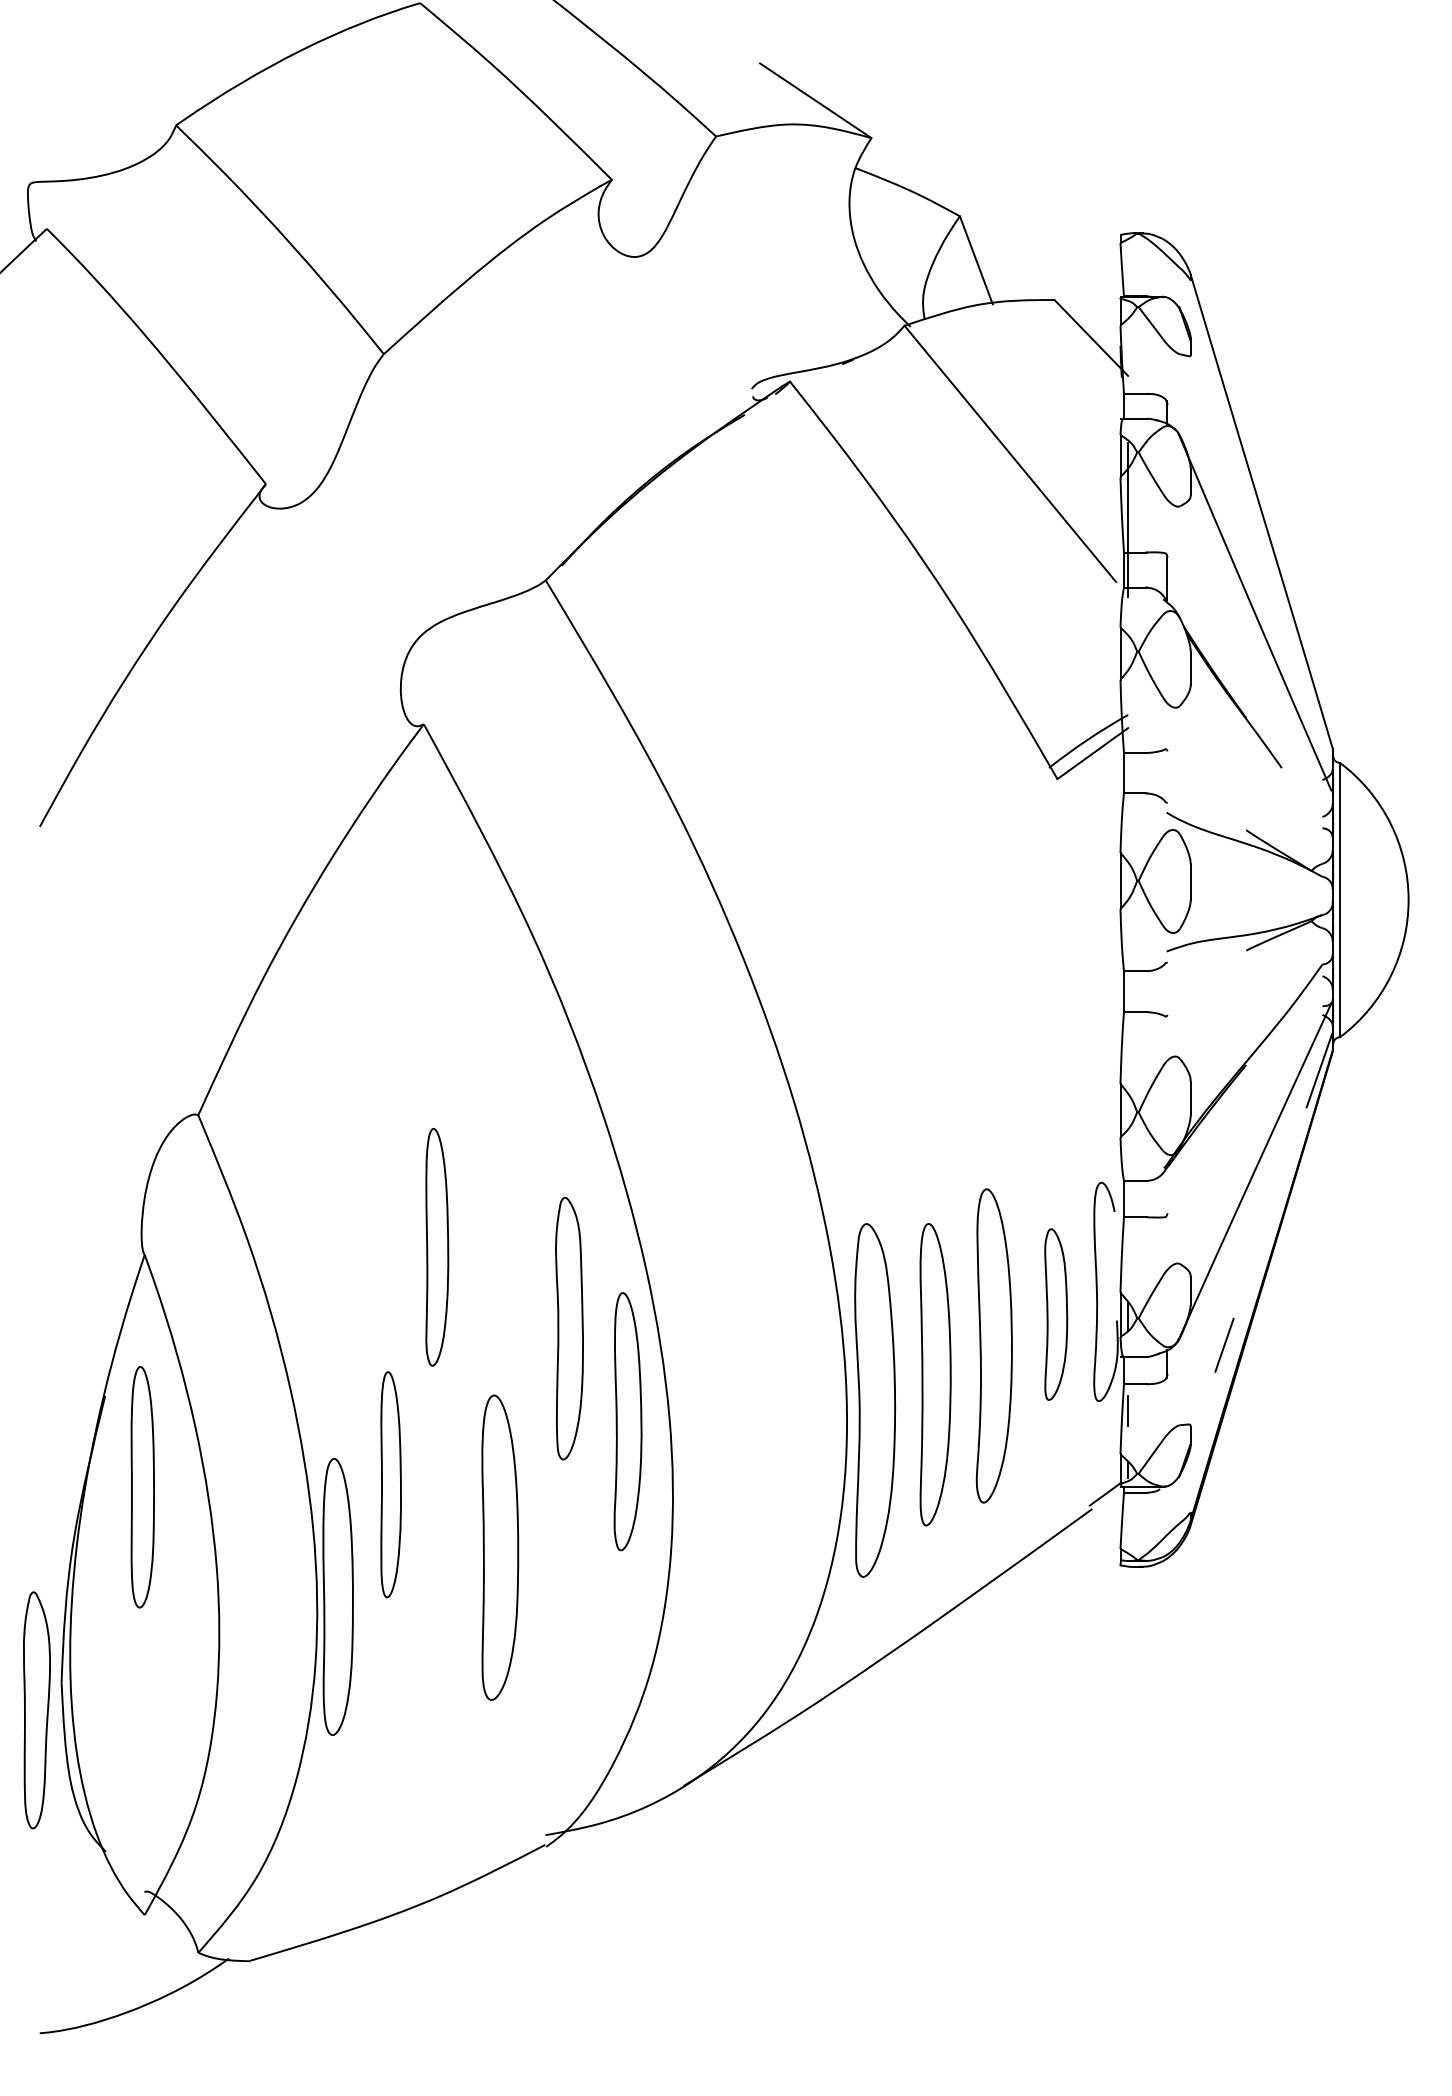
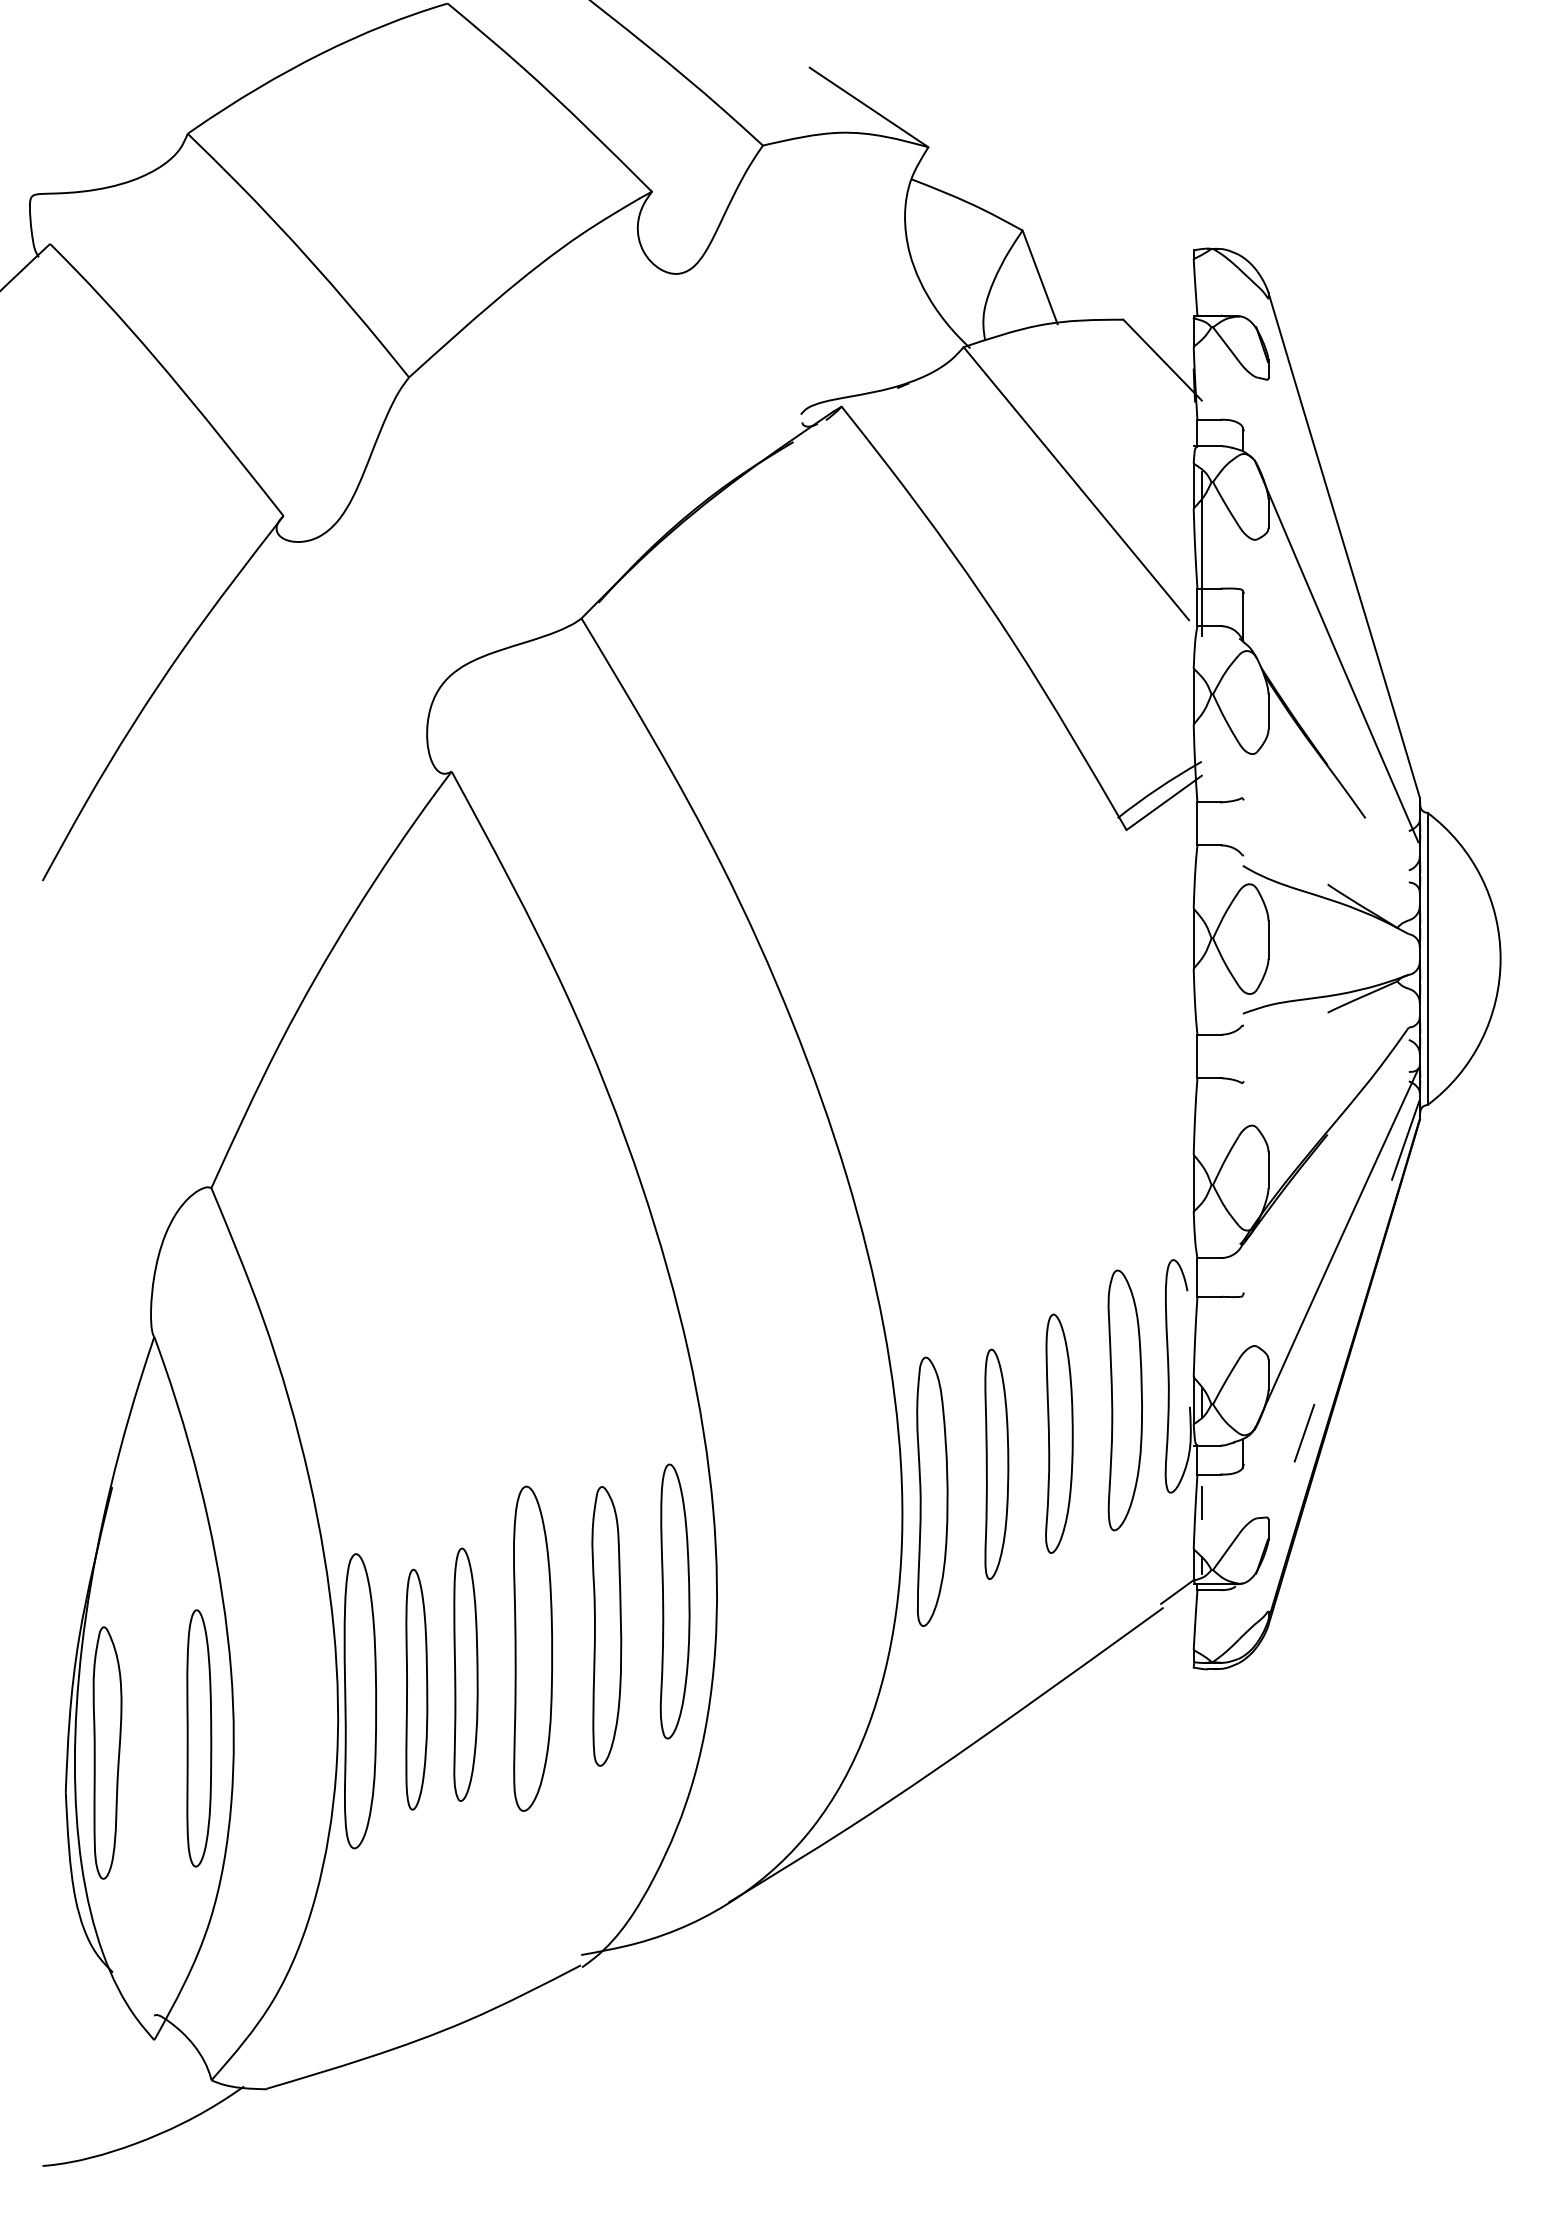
part: (436, 1247) -> (465, 1674), moved
part: (1055, 1314) -> (1124, 1400), size x1.43
part: (569, 1328) -> (606, 1626), moved
part: (994, 1345) -> (1059, 1433), size x0.71
part: (935, 1373) -> (996, 1463), size x0.71
part: (875, 1400) -> (932, 1491), size x0.71
part: (627, 1421) -> (674, 1601), moved
part: (390, 1484) -> (416, 1689), moved
part: (143, 1487) -> (199, 1738), moved
part: (36, 1709) -> (107, 1752), moved

